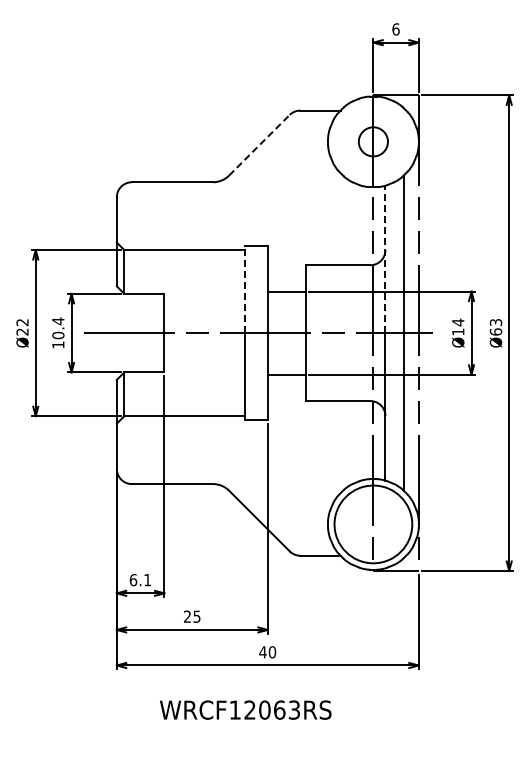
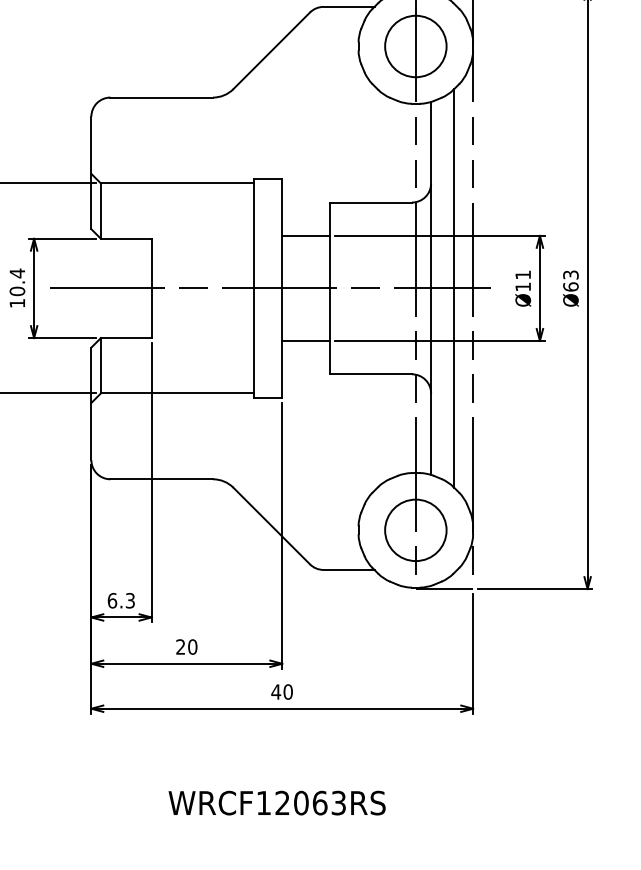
circle: (373, 141) -> (415, 46), size x1.67
line: (259, 145) -> (271, 51), dashed -> solid
line: (385, 259) -> (431, 195), dashed -> solid
line: (245, 289) -> (254, 233), dashed -> solid
text: (458, 322) -> (523, 274), Ø14 -> Ø11
circle: (373, 524) -> (415, 530), size x0.62
text: (147, 579) -> (130, 599), 6.1 -> 6.3
text: (196, 616) -> (192, 646), 25 -> 20
text: (245, 709) -> (276, 802), moved

